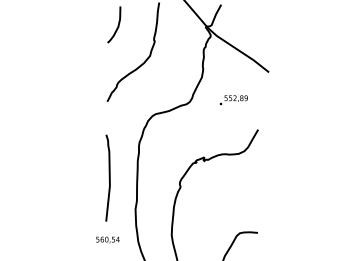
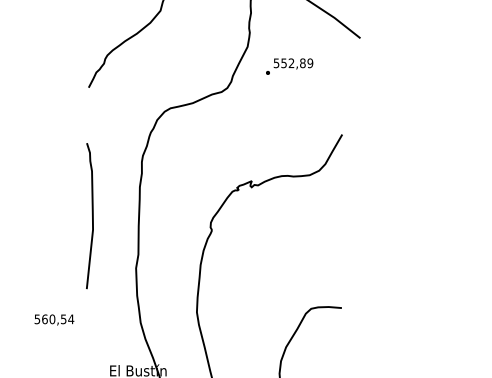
text: (233, 100) -> (288, 67), moved
text: (107, 239) -> (53, 319), moved

